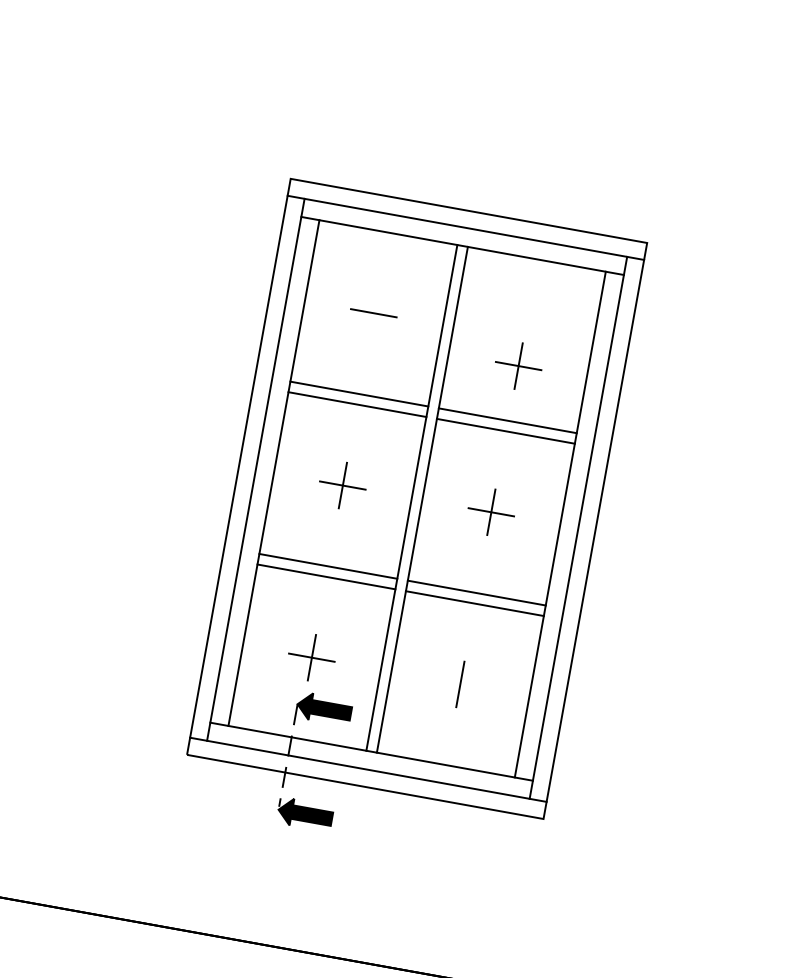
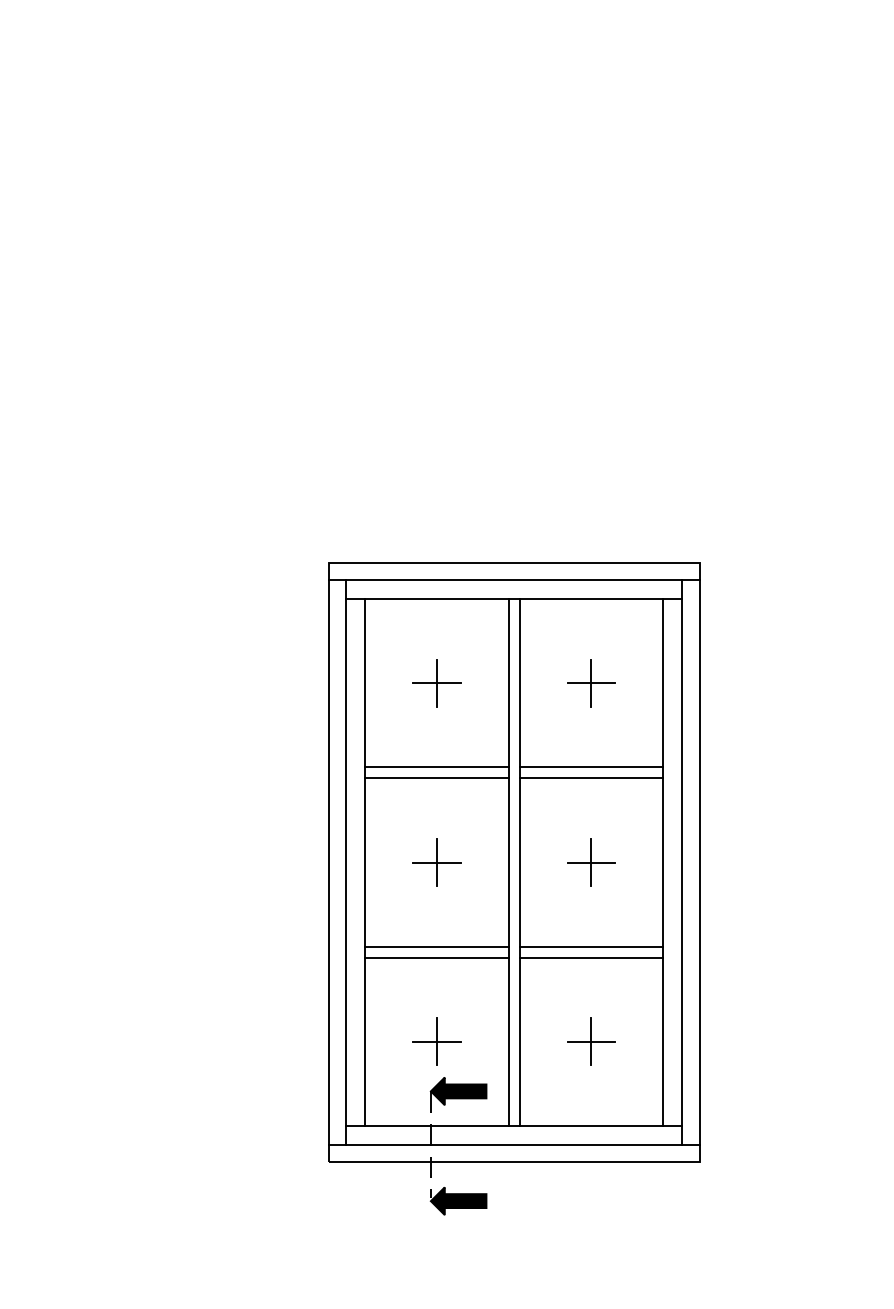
line: (373, 313) -> (436, 683), added
part: (518, 366) -> (591, 683), moved
line: (460, 684) -> (591, 1041), added

